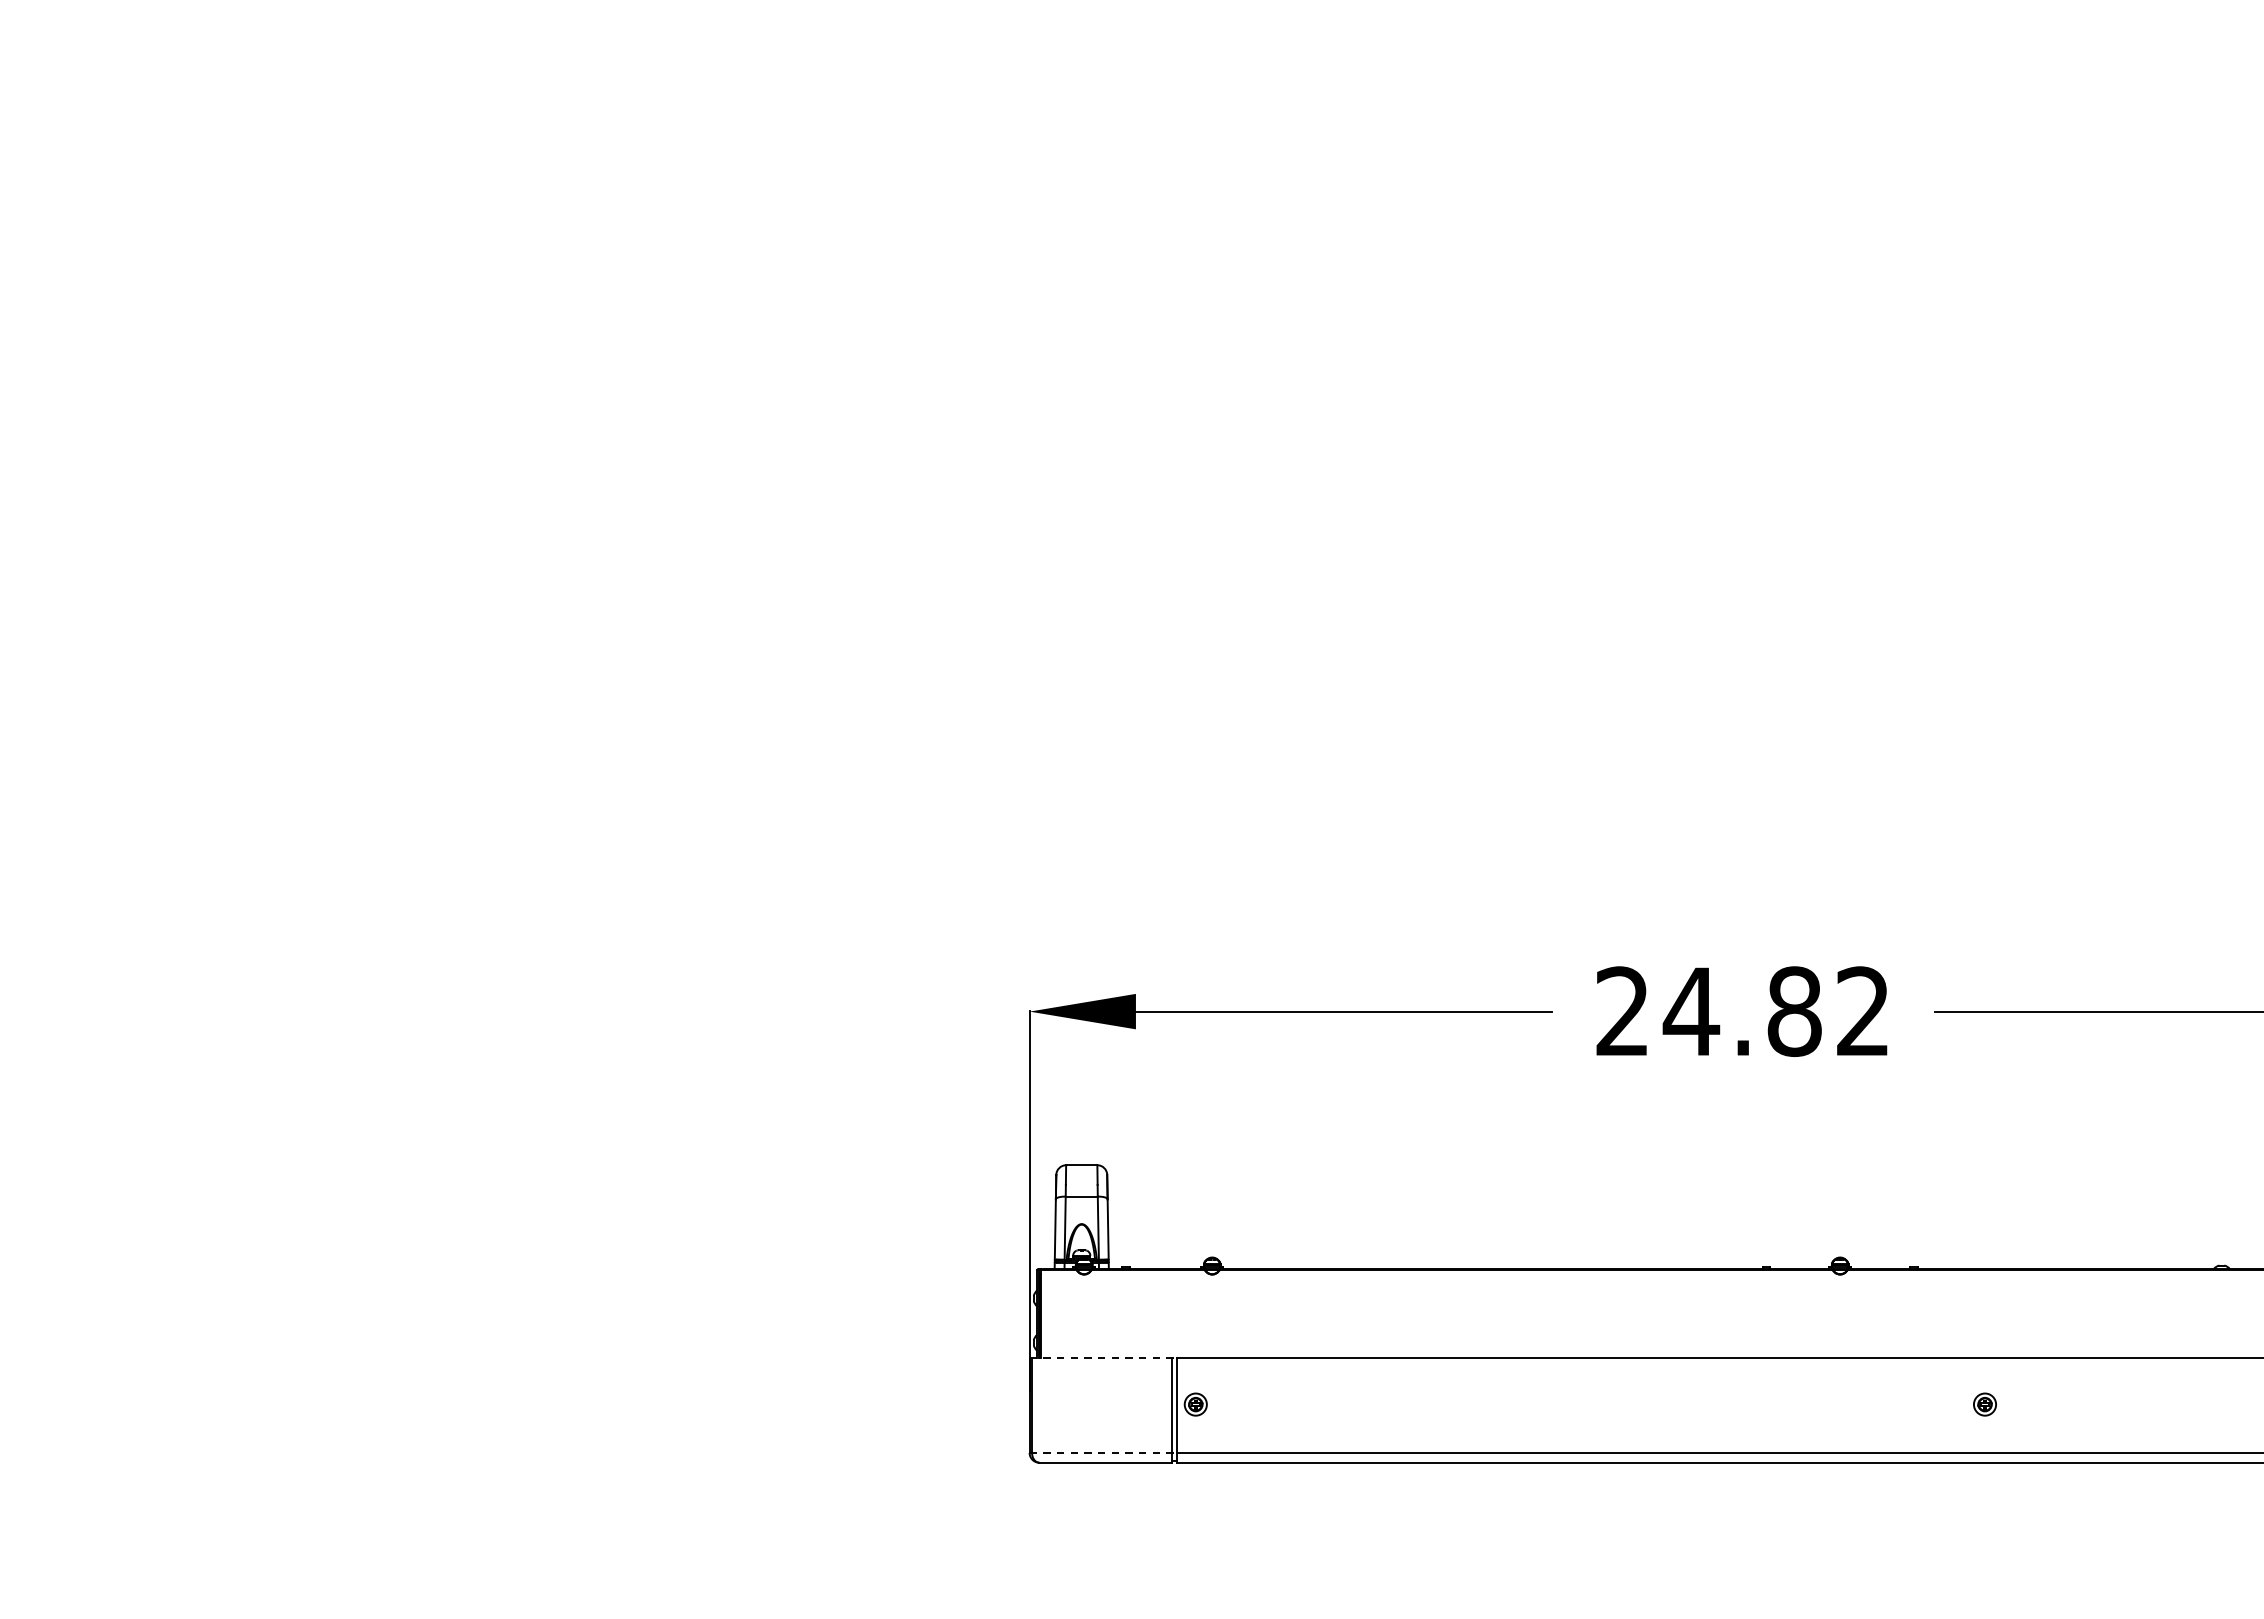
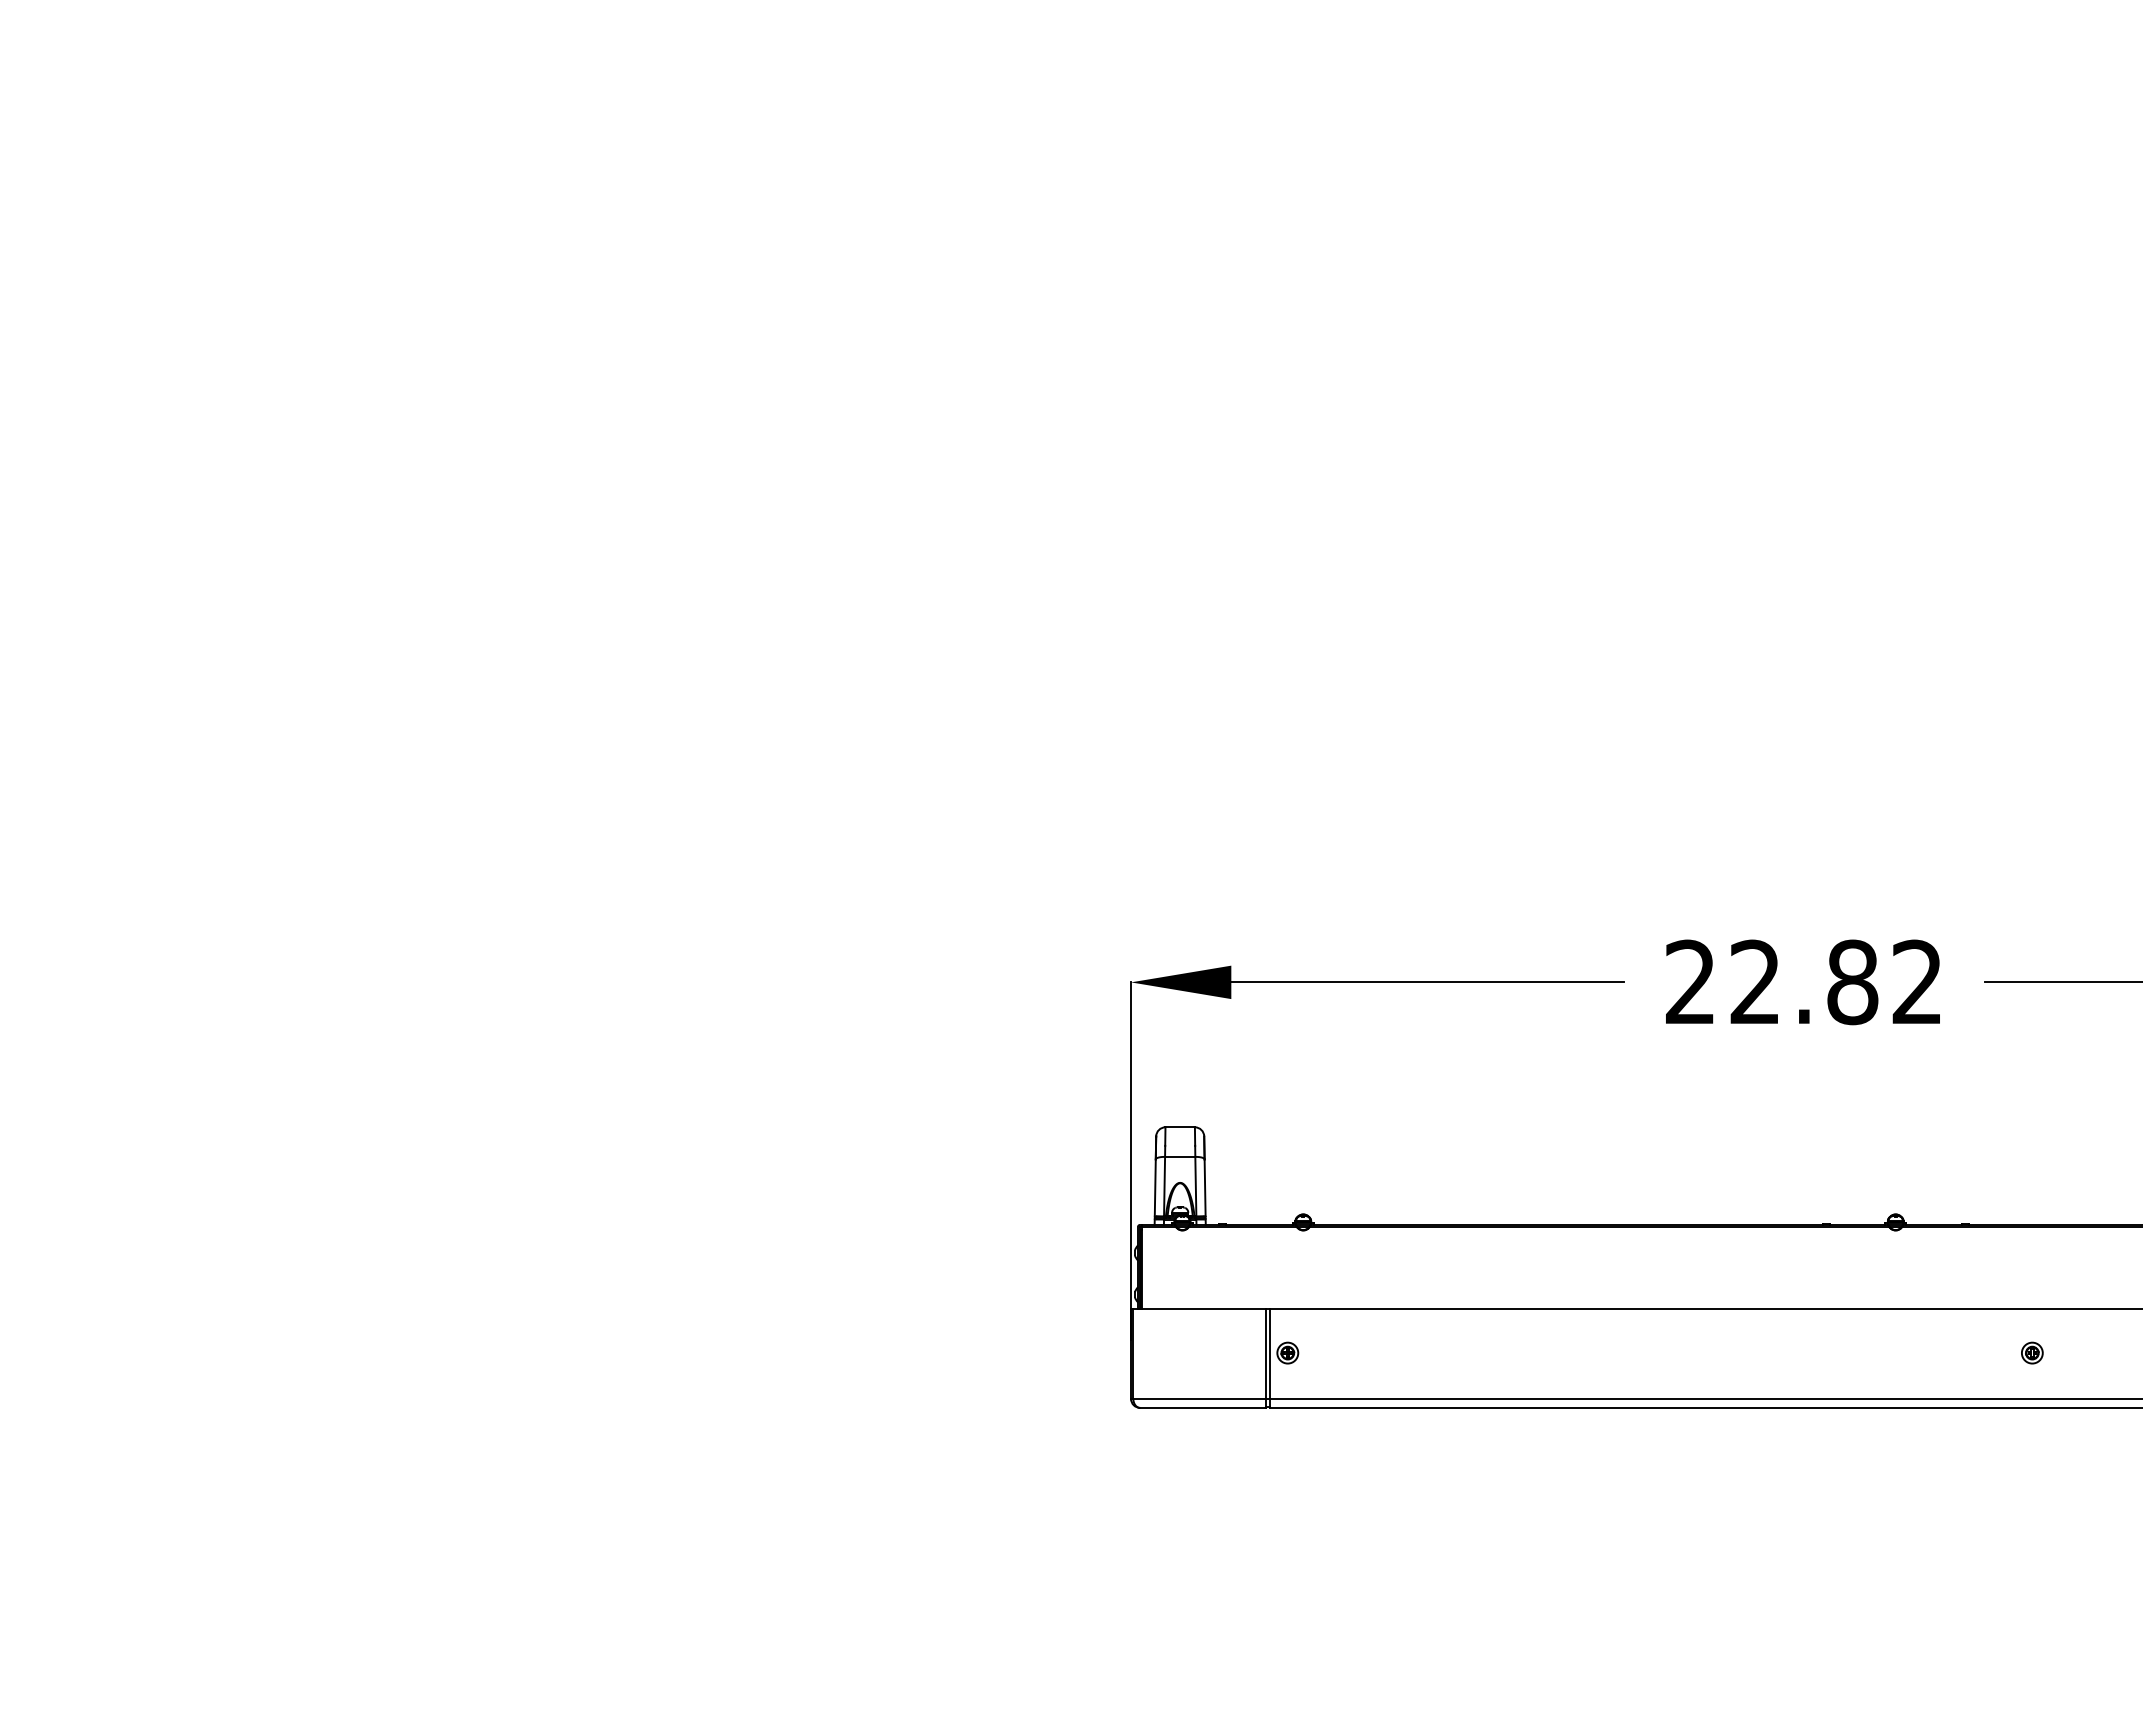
text: (1691, 1010) -> (1755, 981), 24.82 -> 22.82
line: (1103, 1357) -> (1200, 1308), dashed -> solid
line: (1103, 1452) -> (1200, 1398), dashed -> solid

